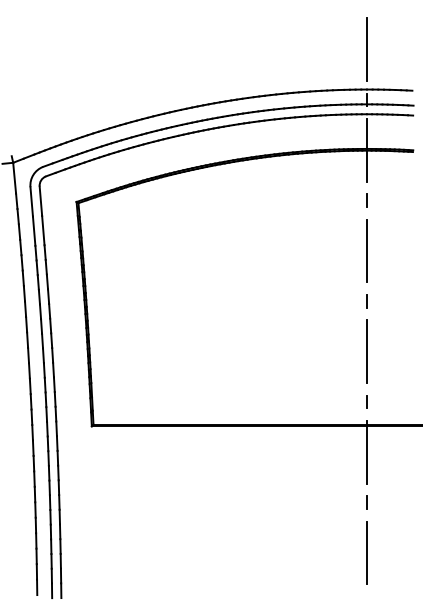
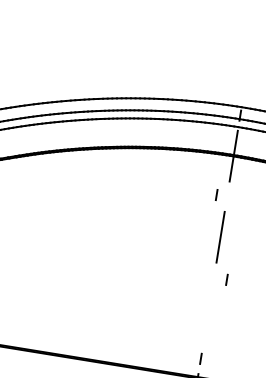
line: (366, 49) -> (246, 74), removed
line: (366, 200) -> (216, 194), moved
line: (366, 301) -> (226, 279), moved
line: (366, 351) -> (207, 318), removed

